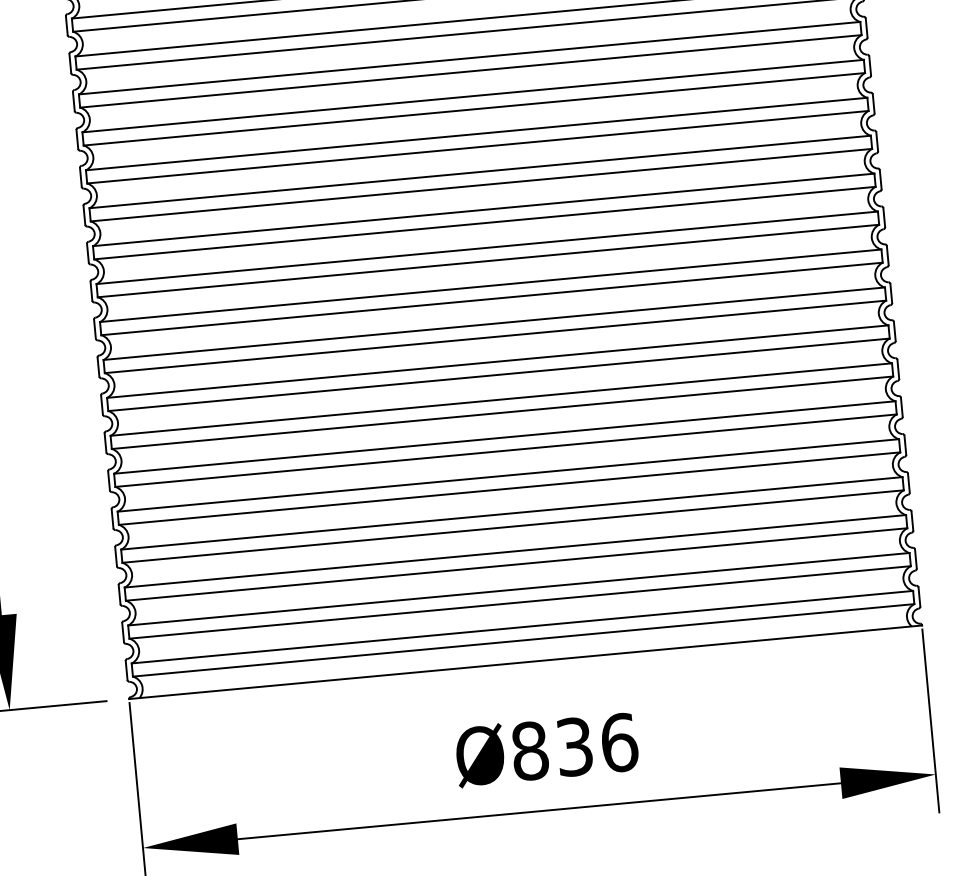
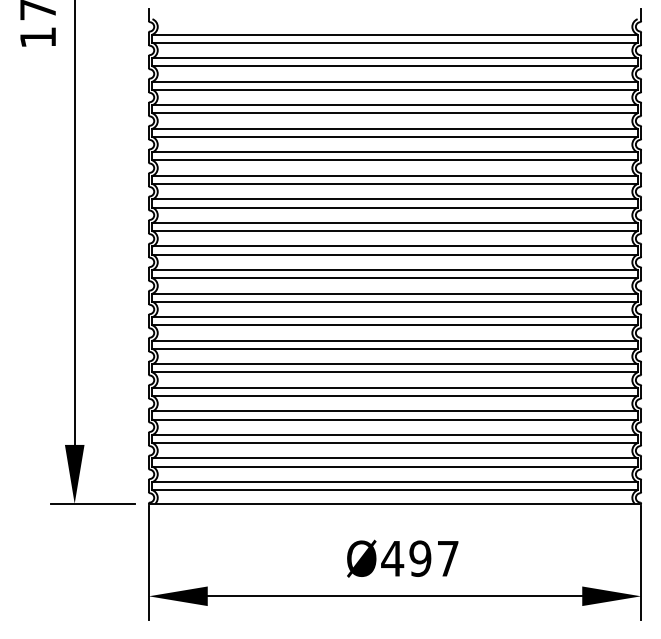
text: (574, 746) -> (420, 558), Ø836 -> Ø497

